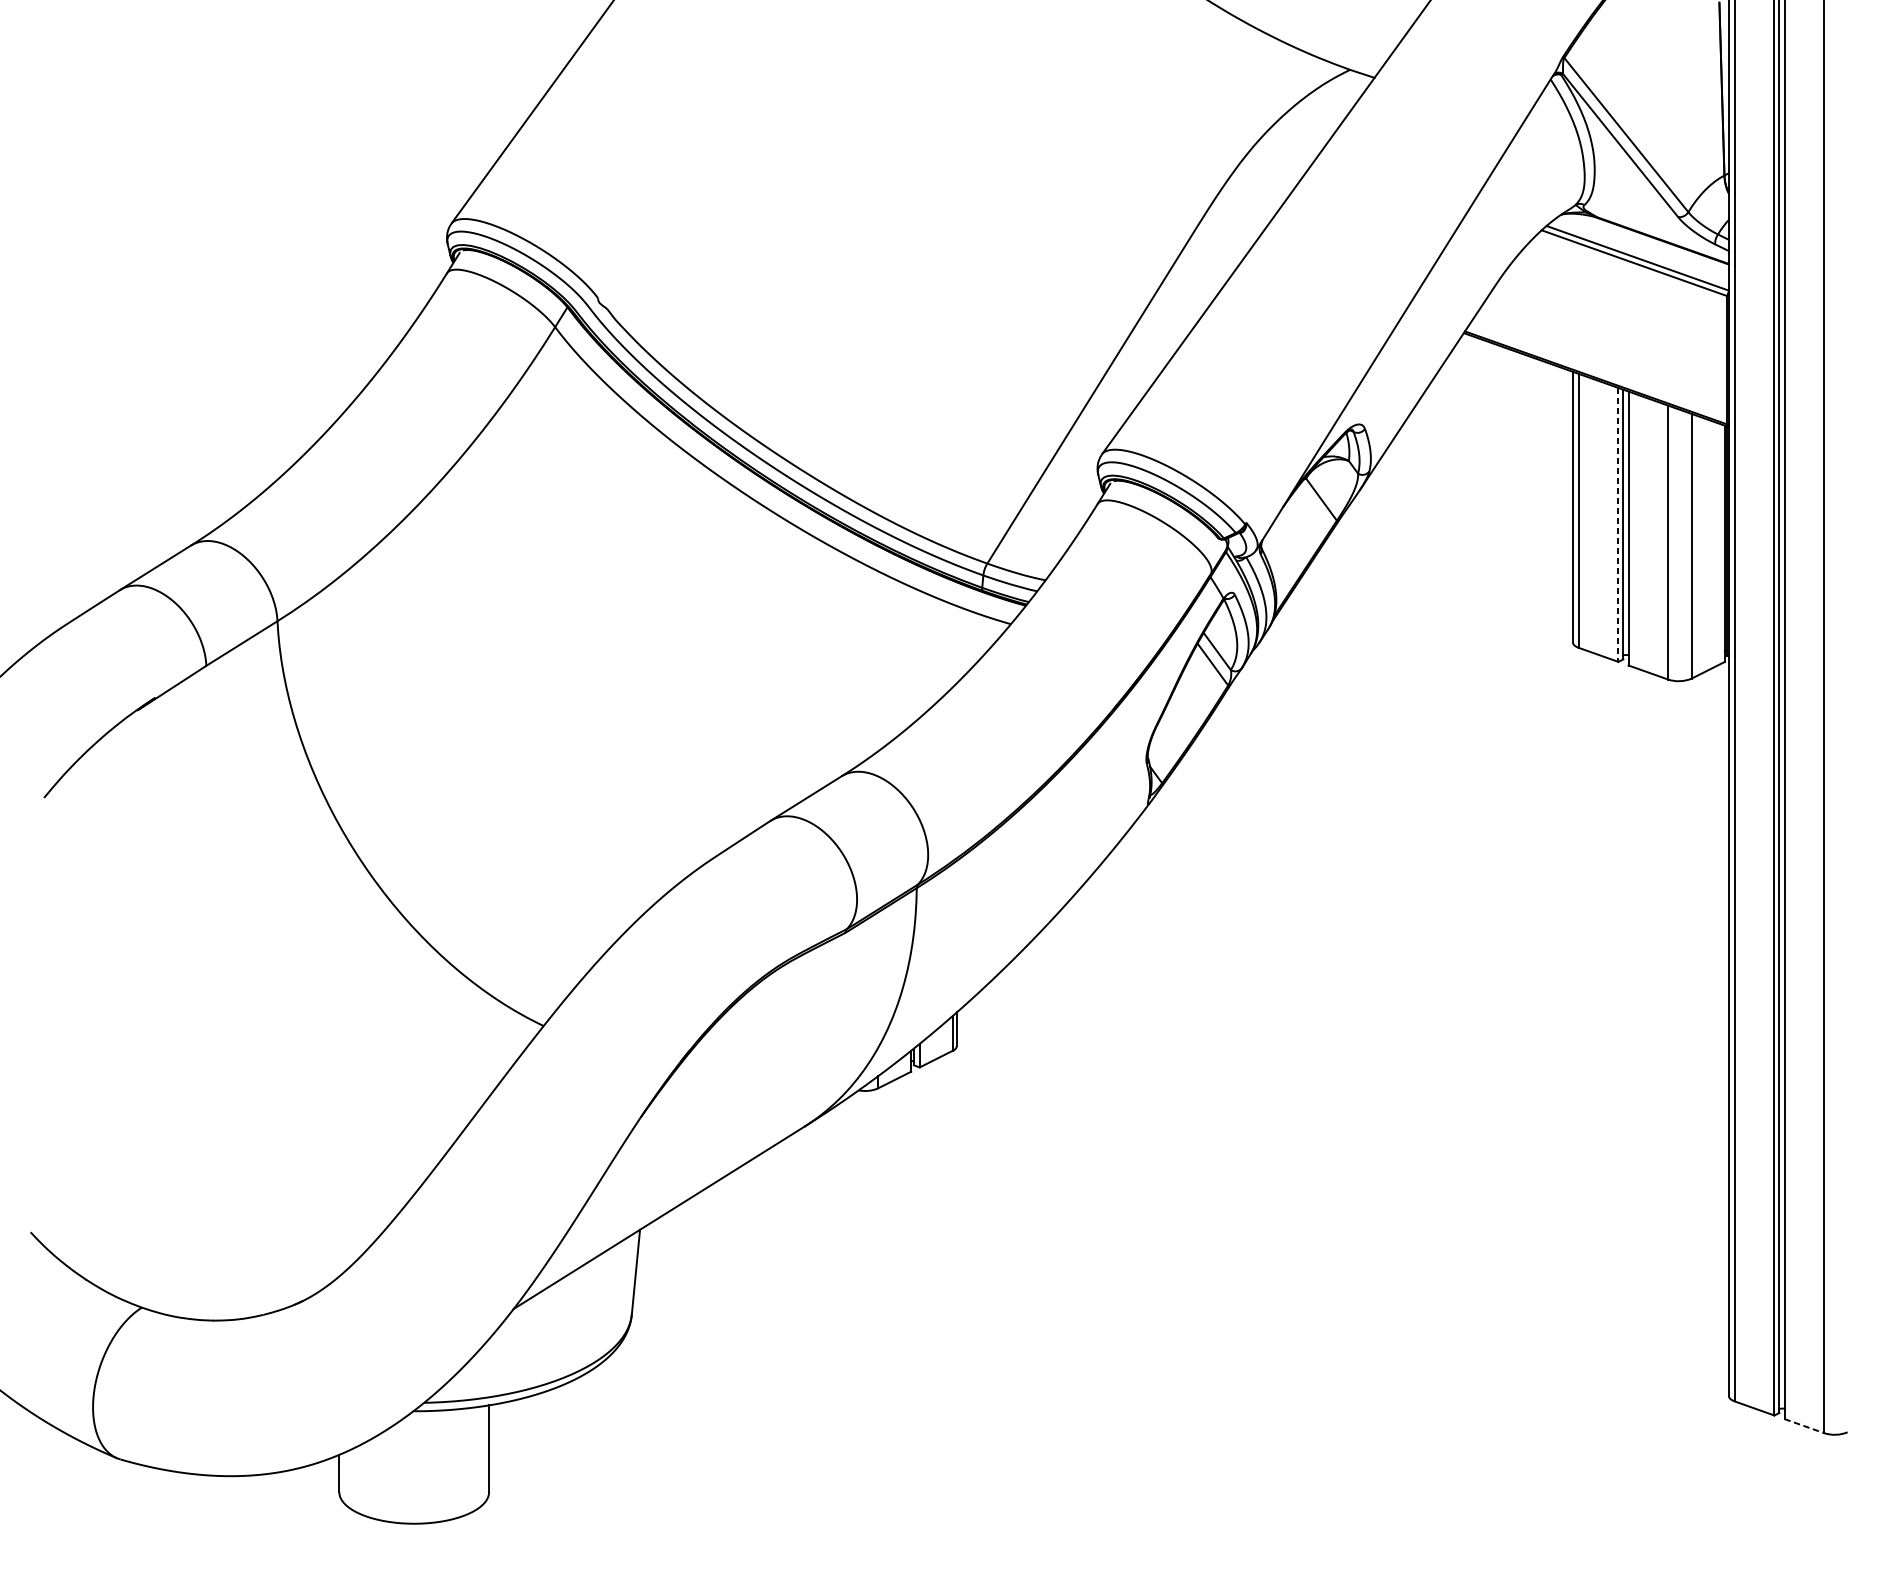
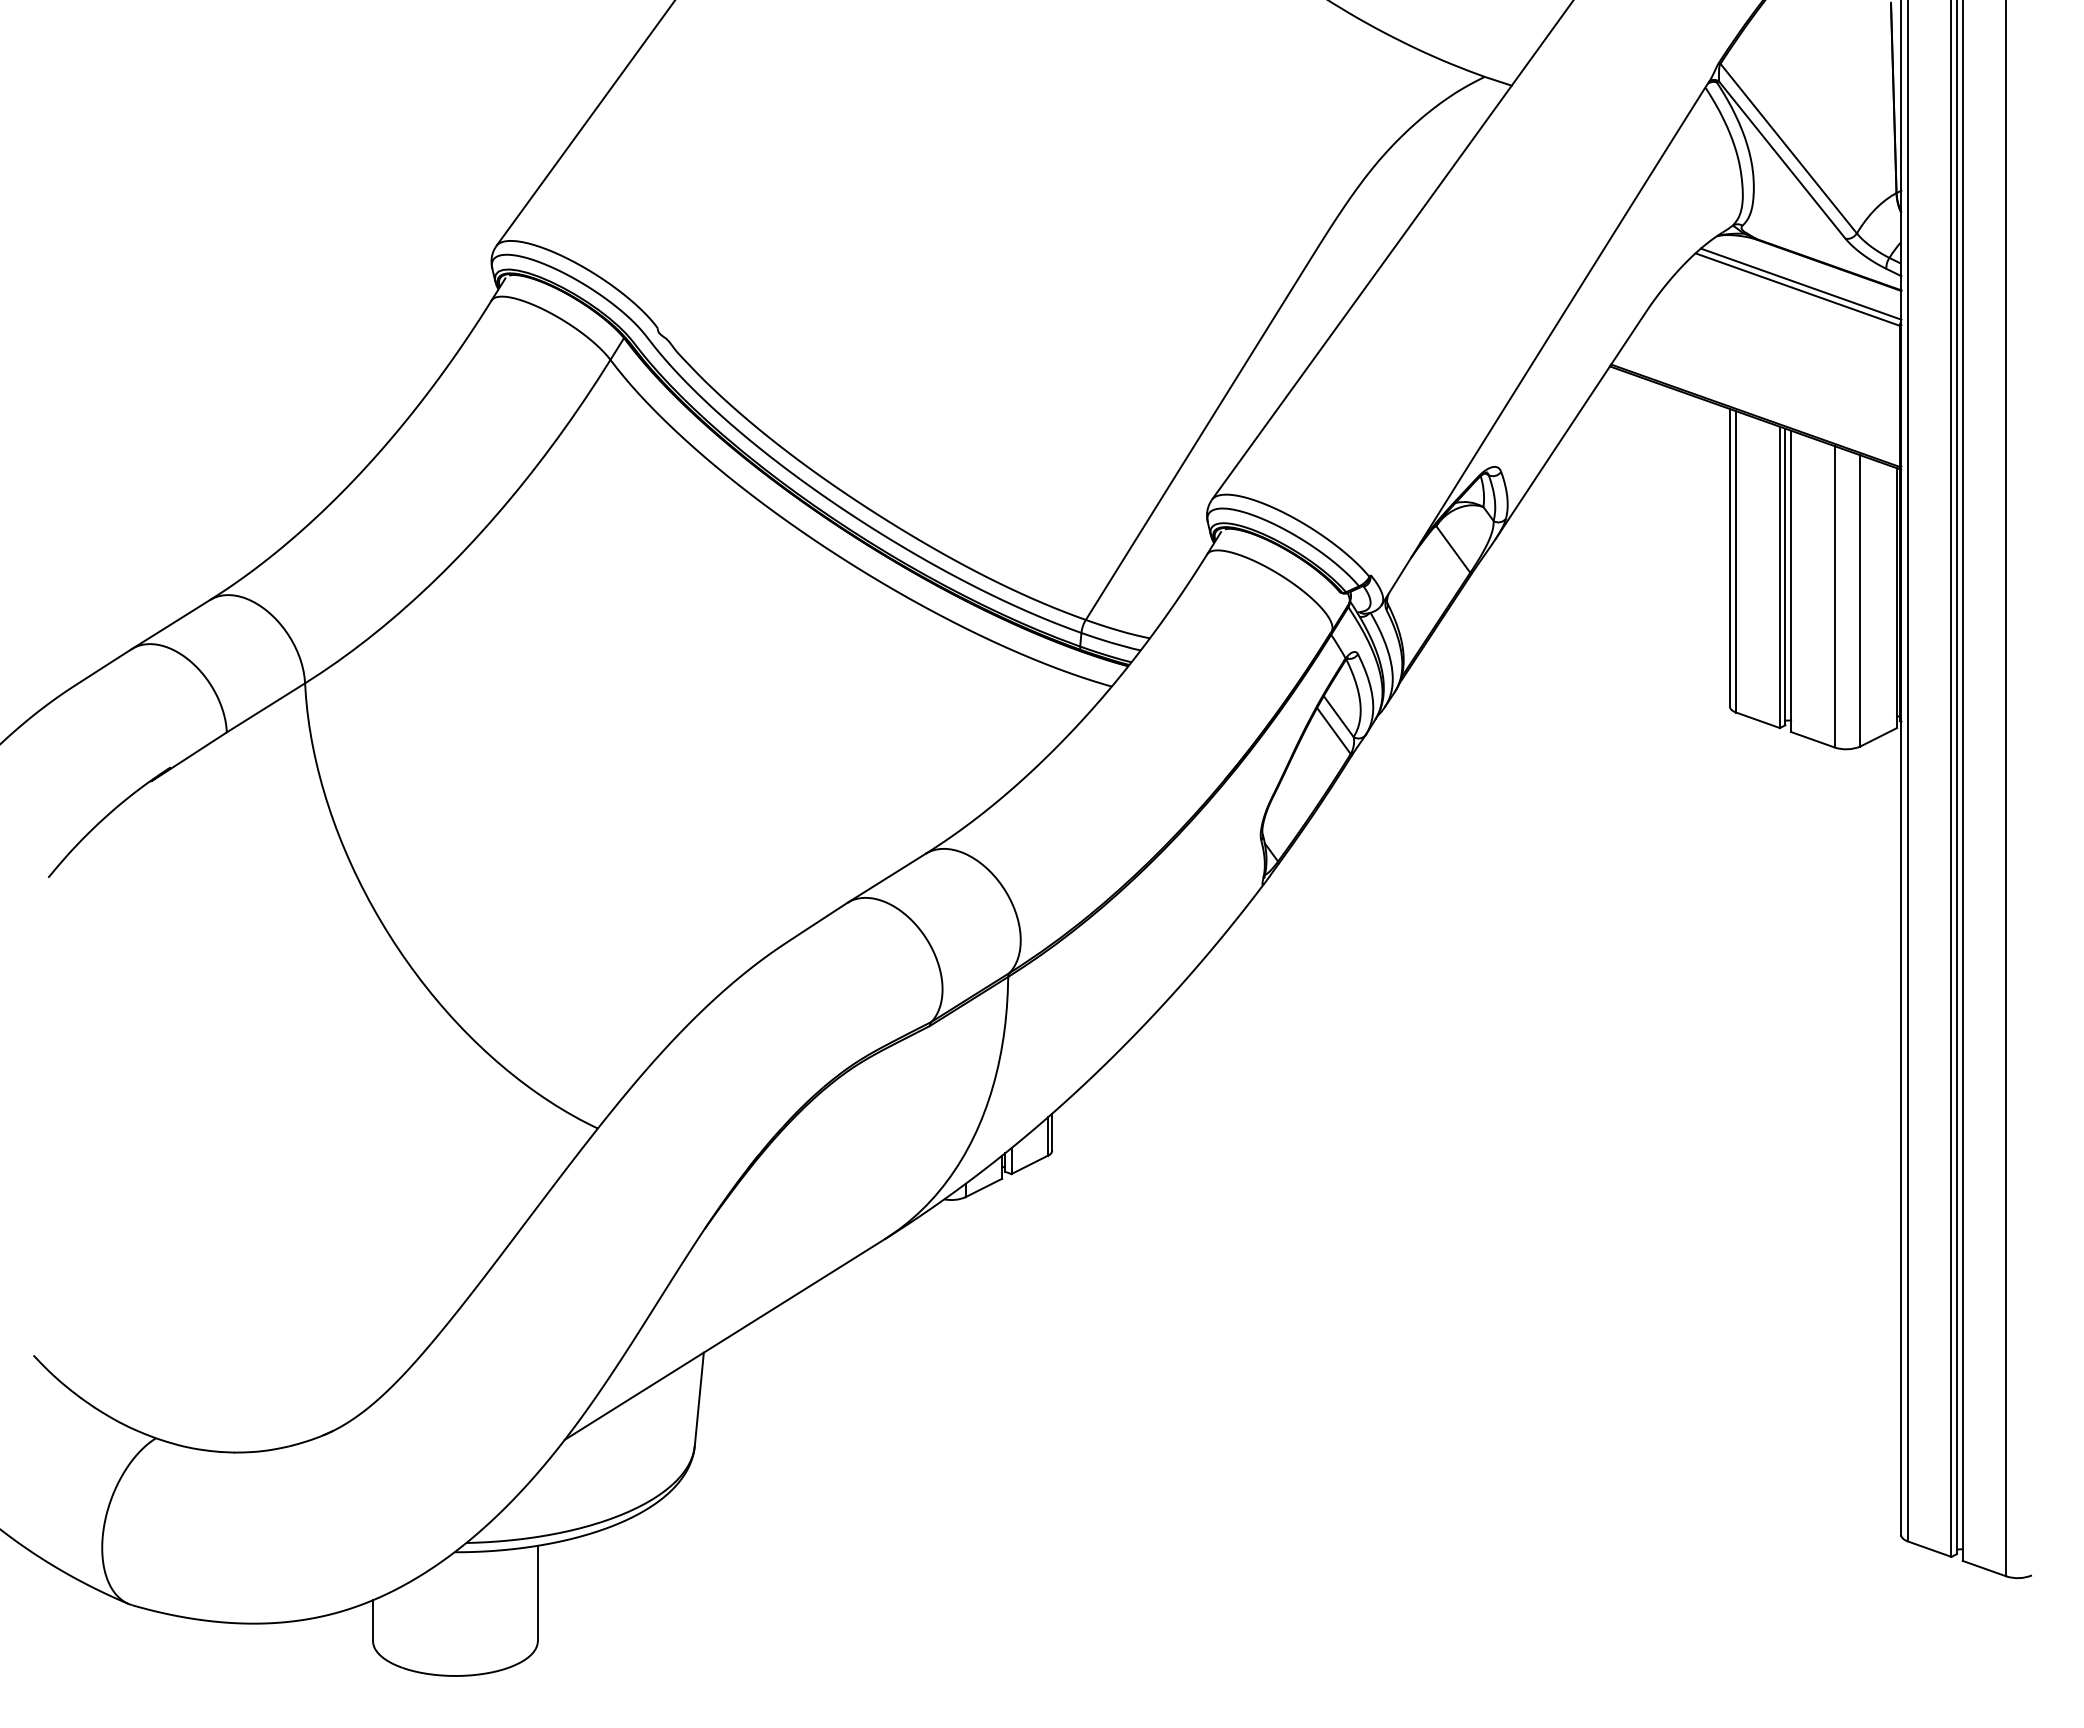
line: (1618, 525) -> (1779, 577), dashed -> solid
line: (1804, 1426) -> (1984, 1568), dashed -> solid

